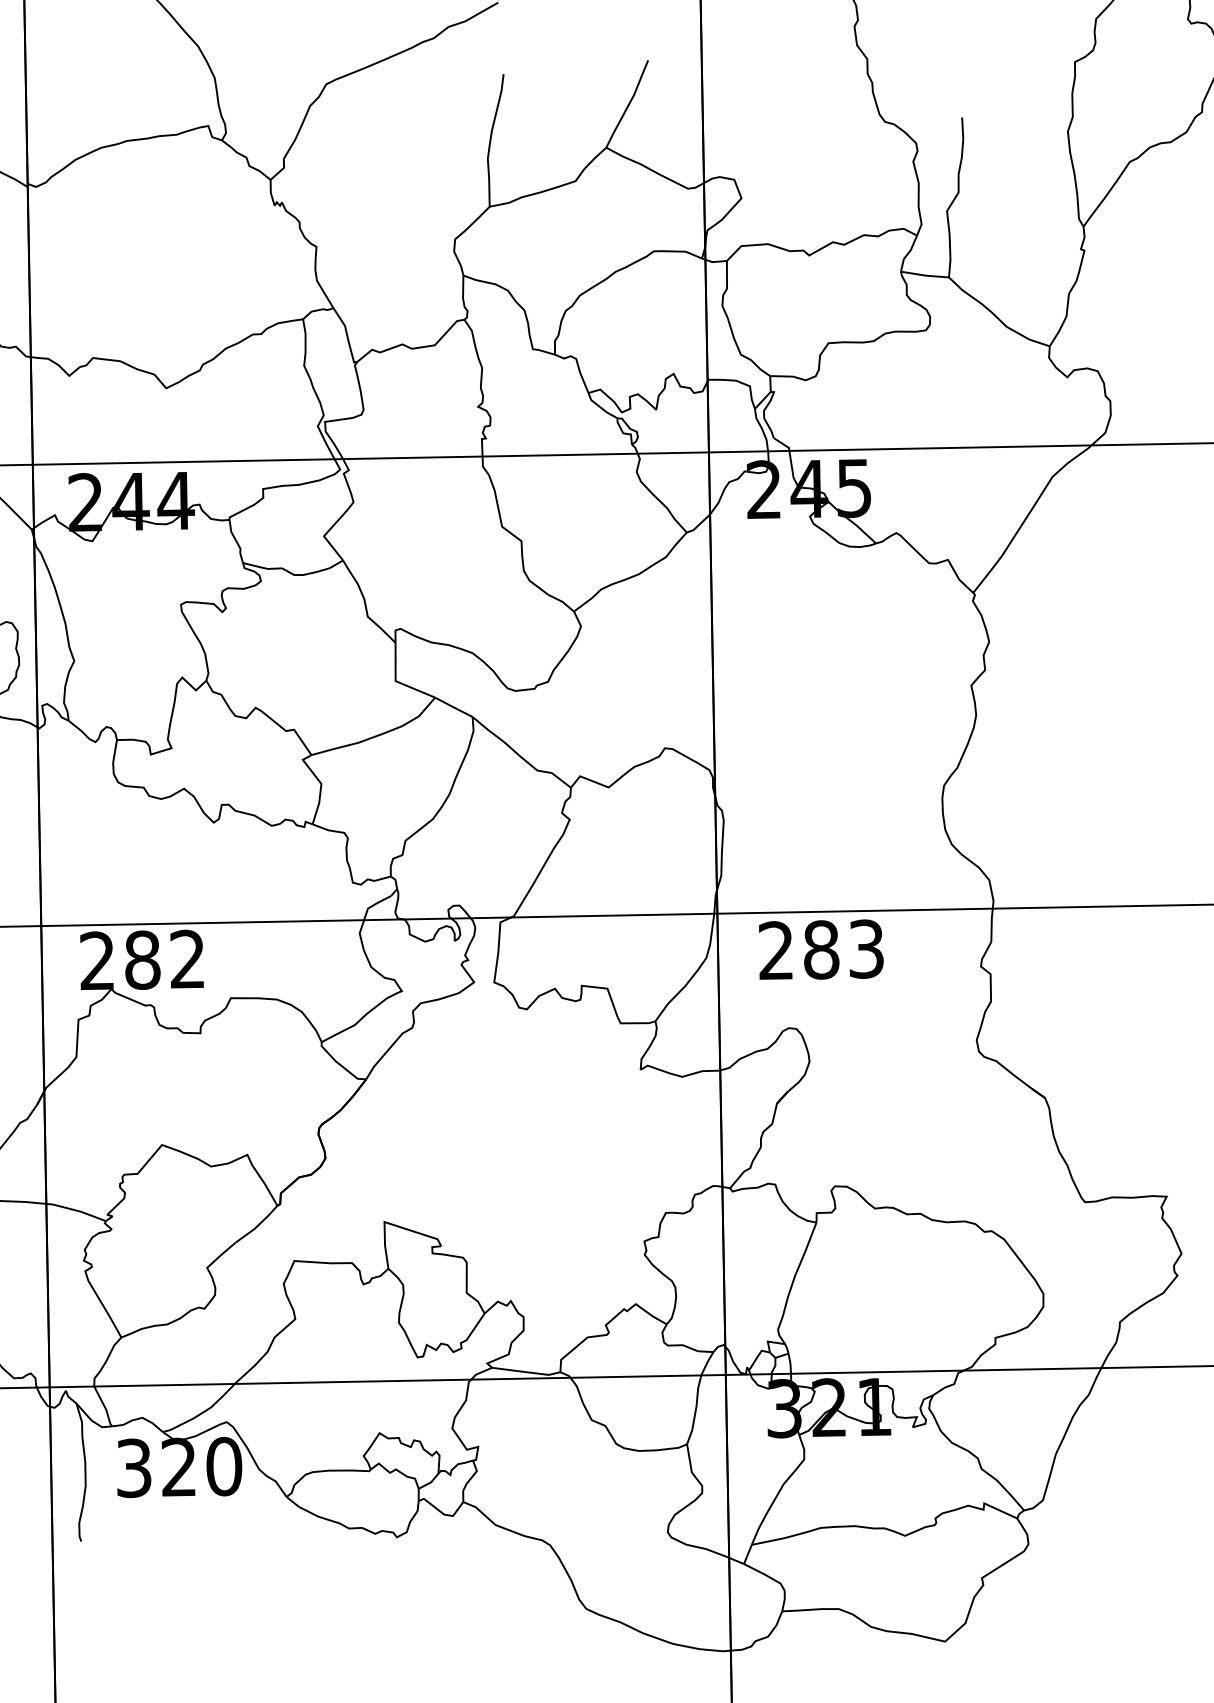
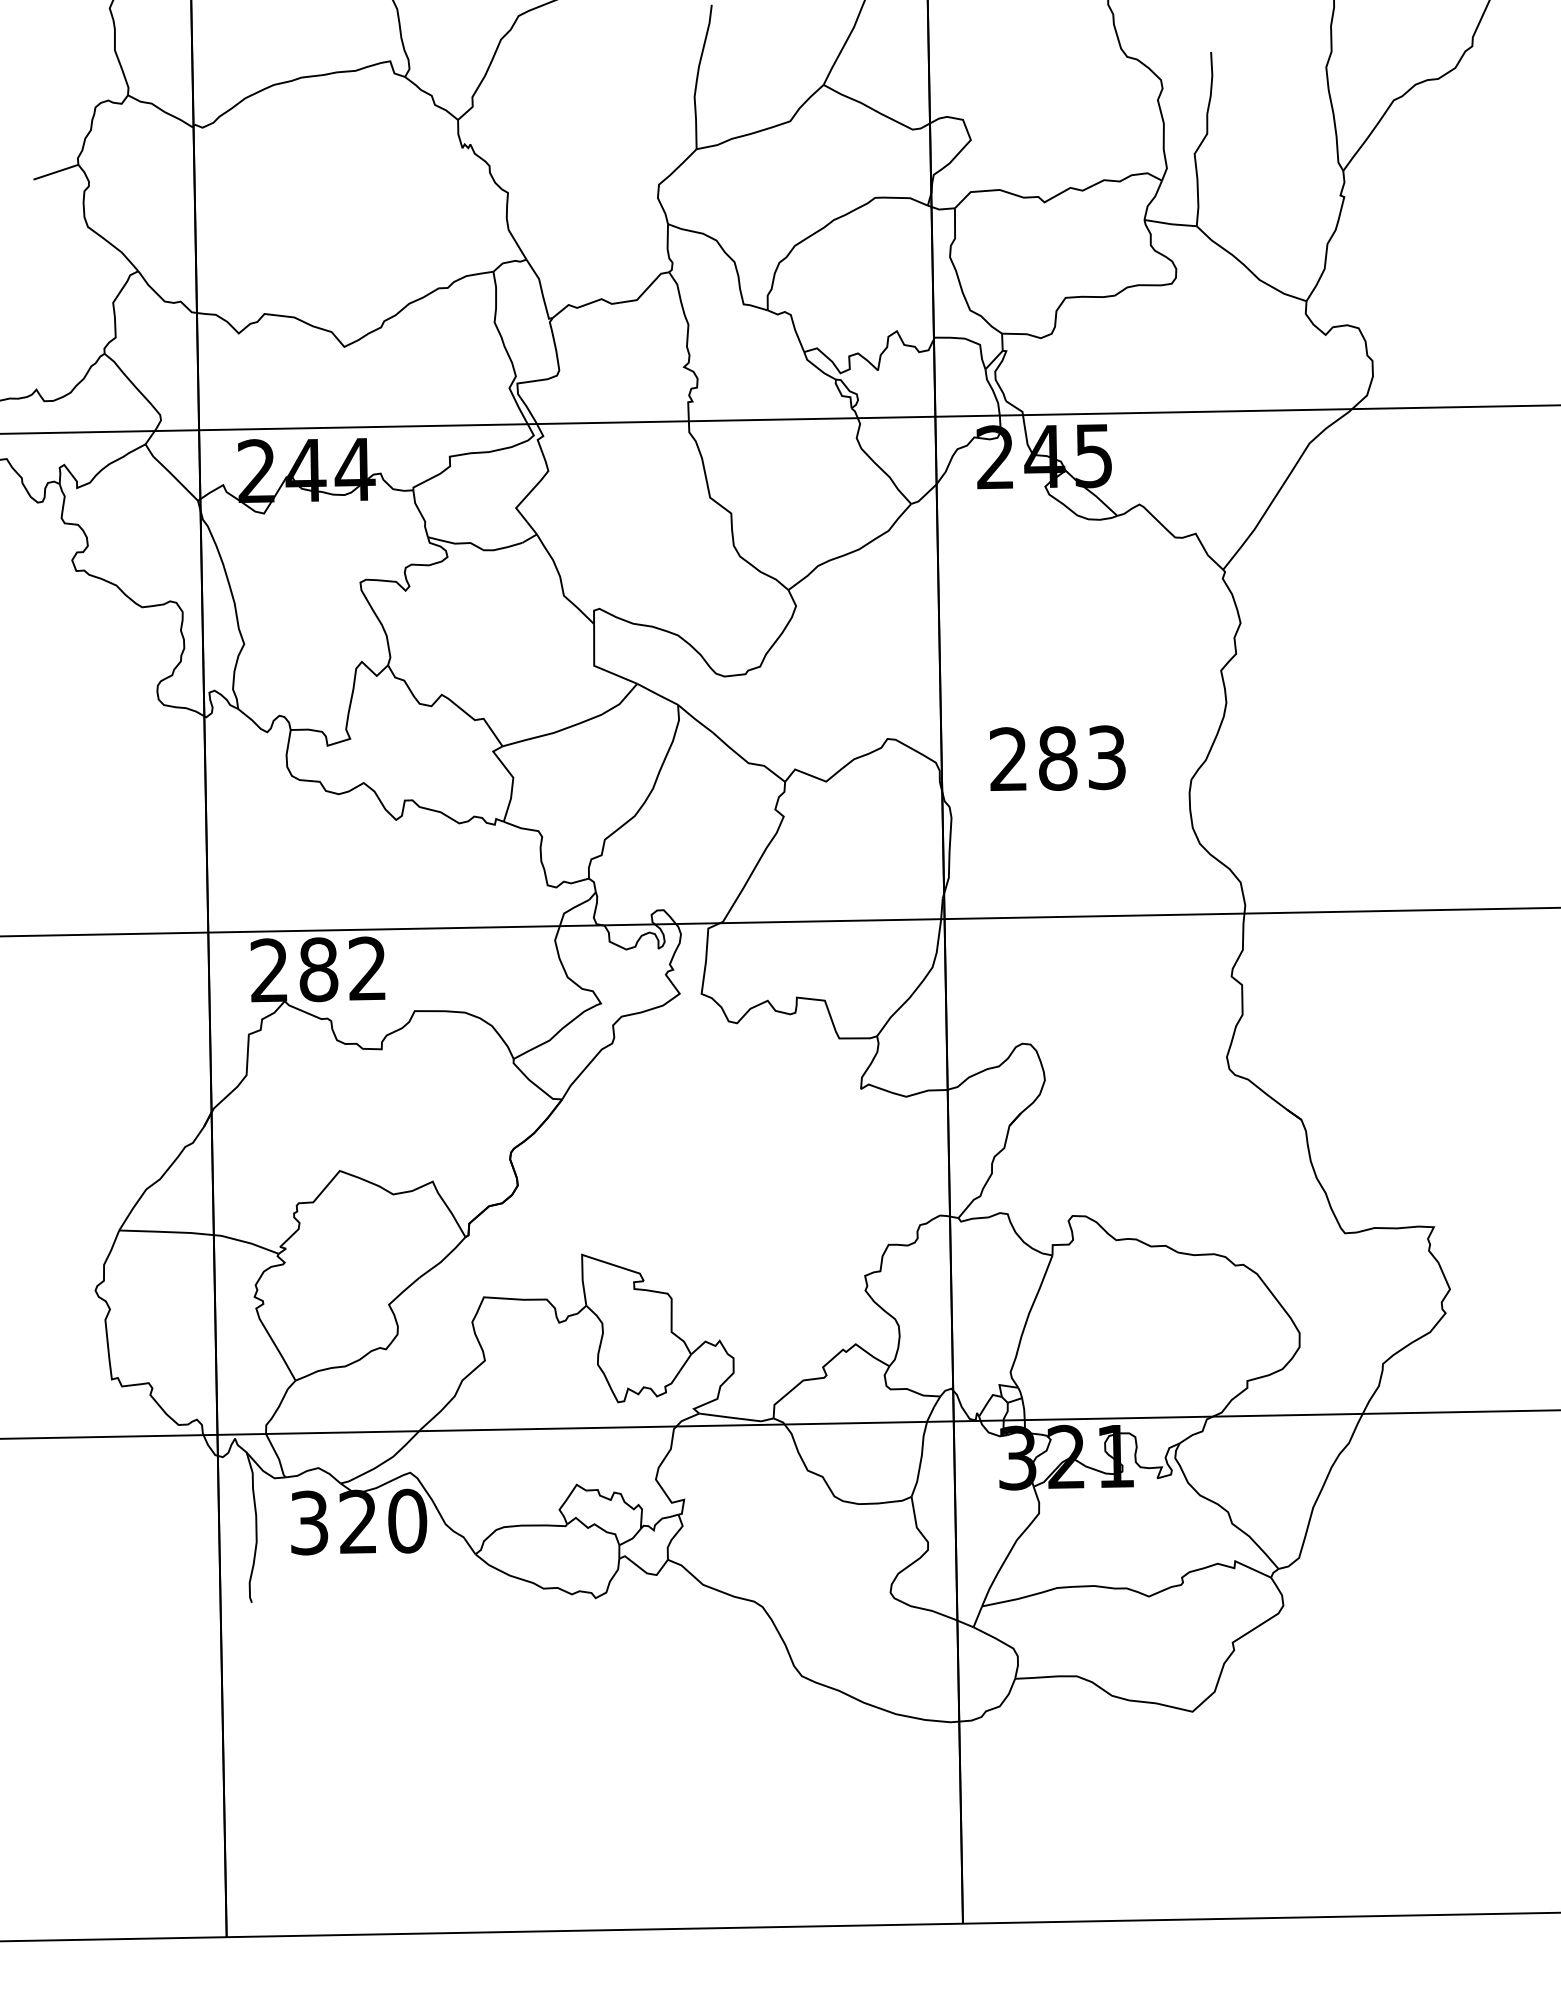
text: (821, 948) -> (1057, 757), moved

